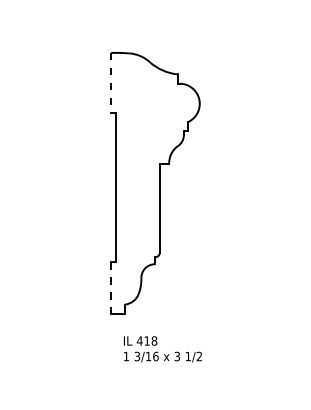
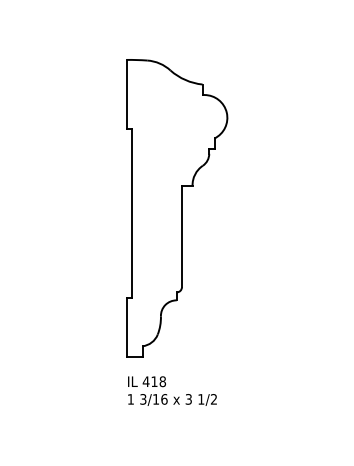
line: (111, 83) -> (126, 94), dashed -> solid
line: (111, 288) -> (126, 328), dashed -> solid
text: (162, 348) -> (172, 390), moved

